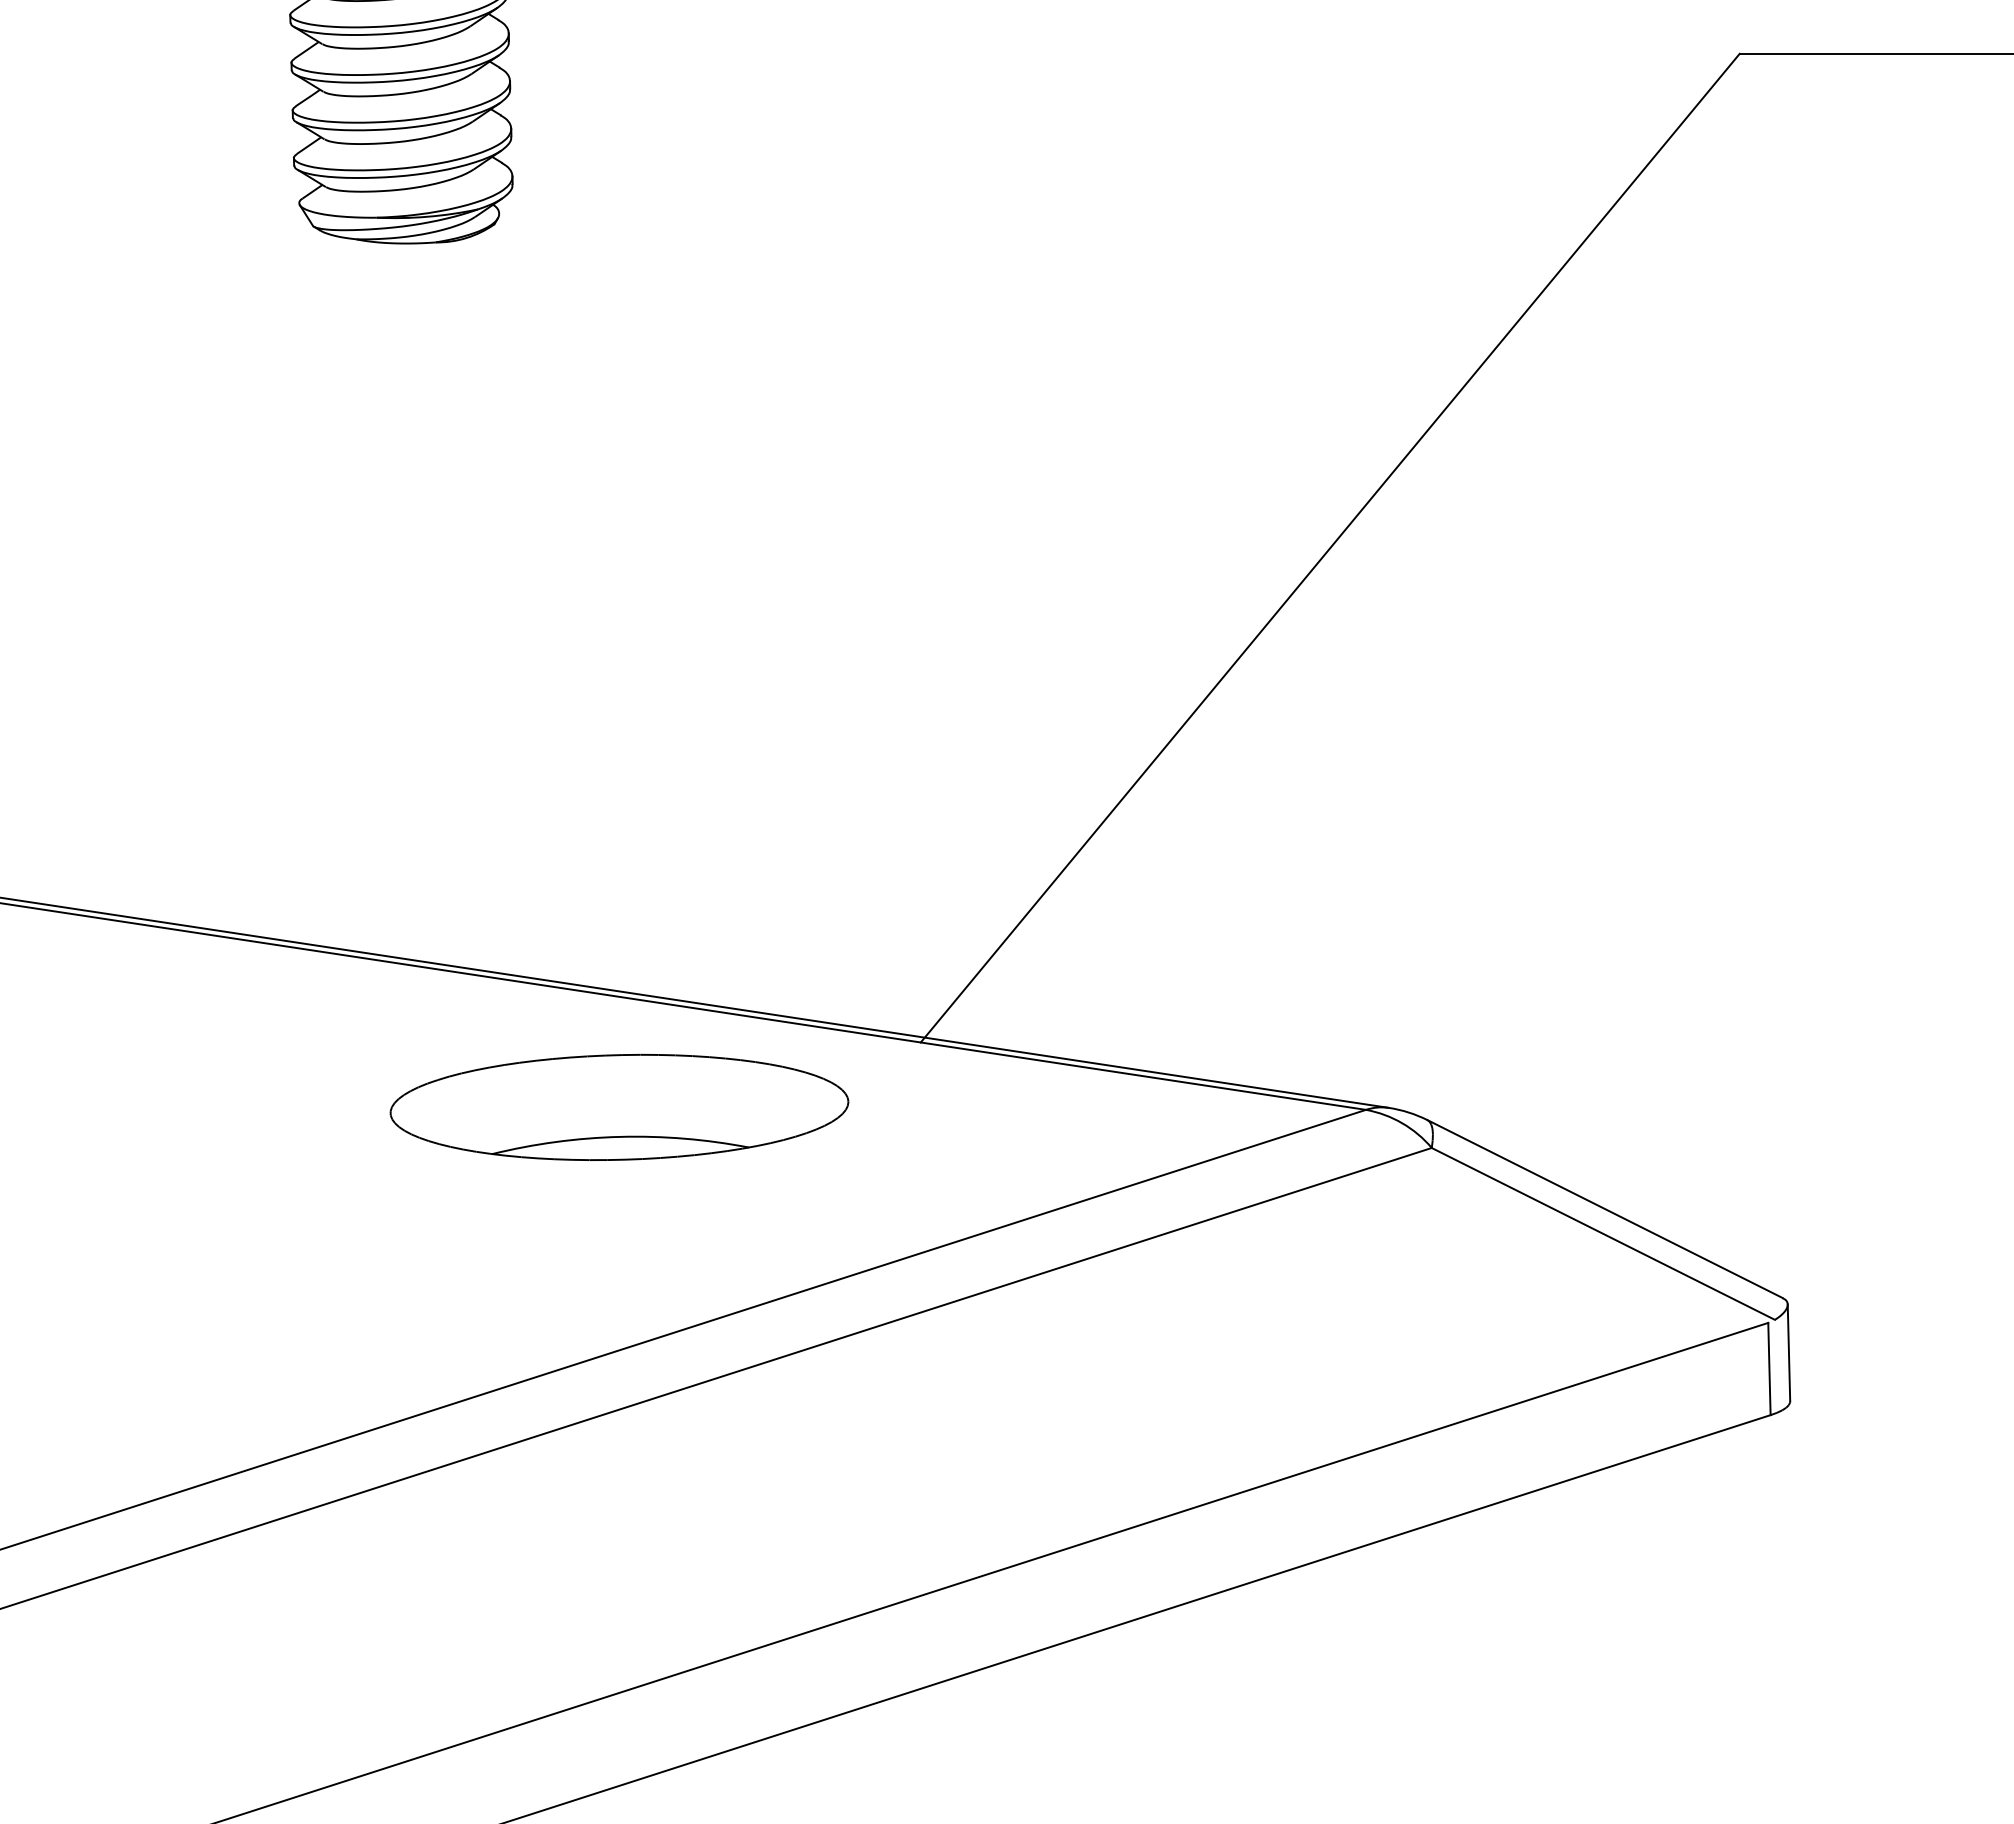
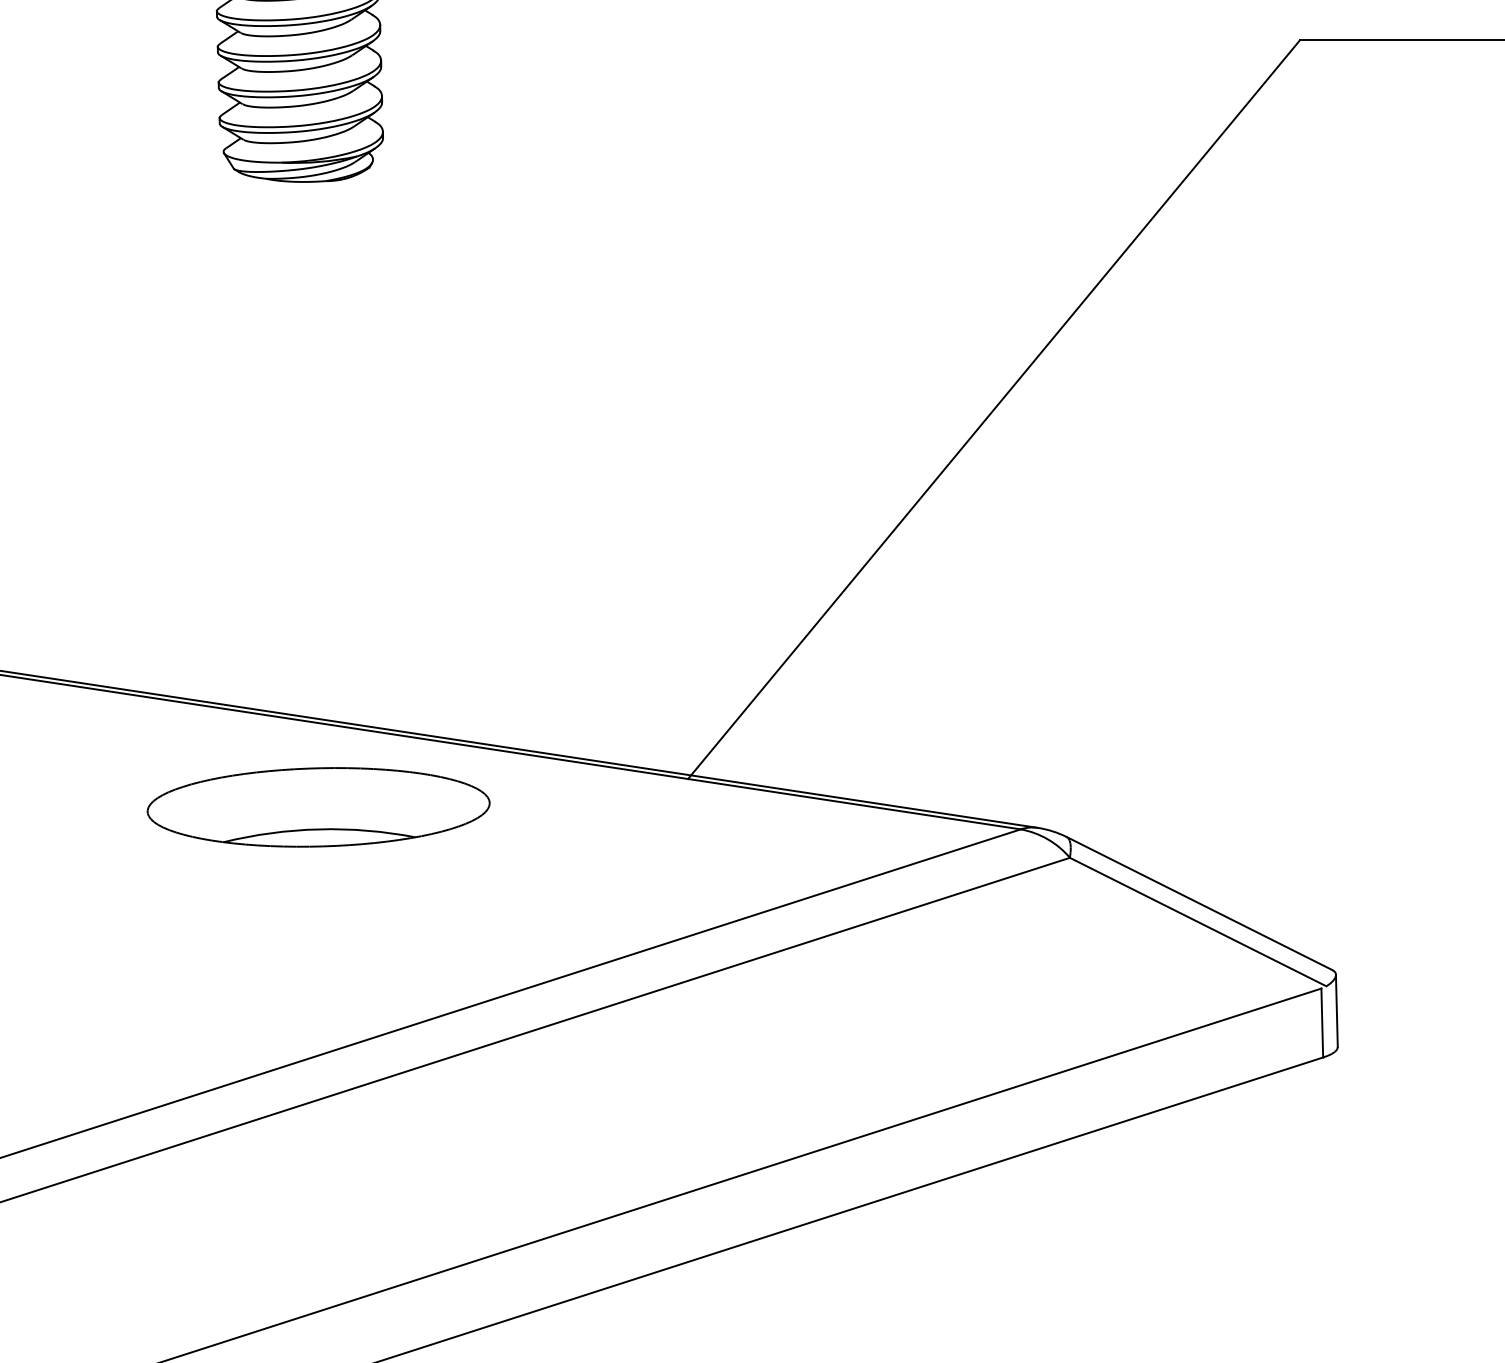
part: (619, 1106) -> (318, 806), moved

